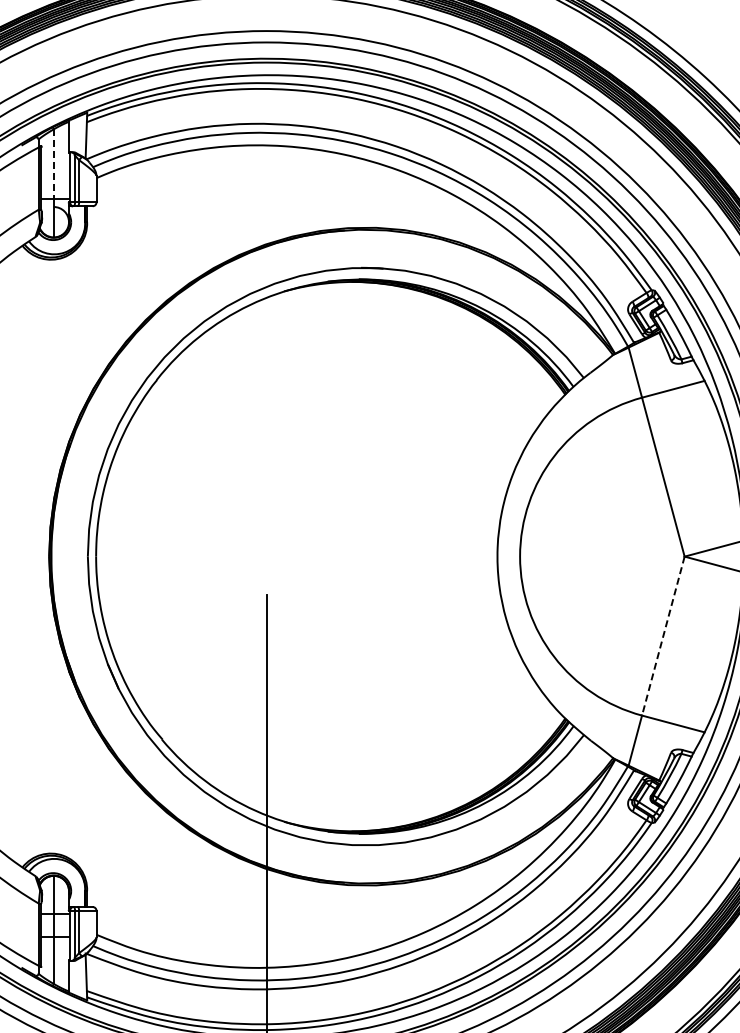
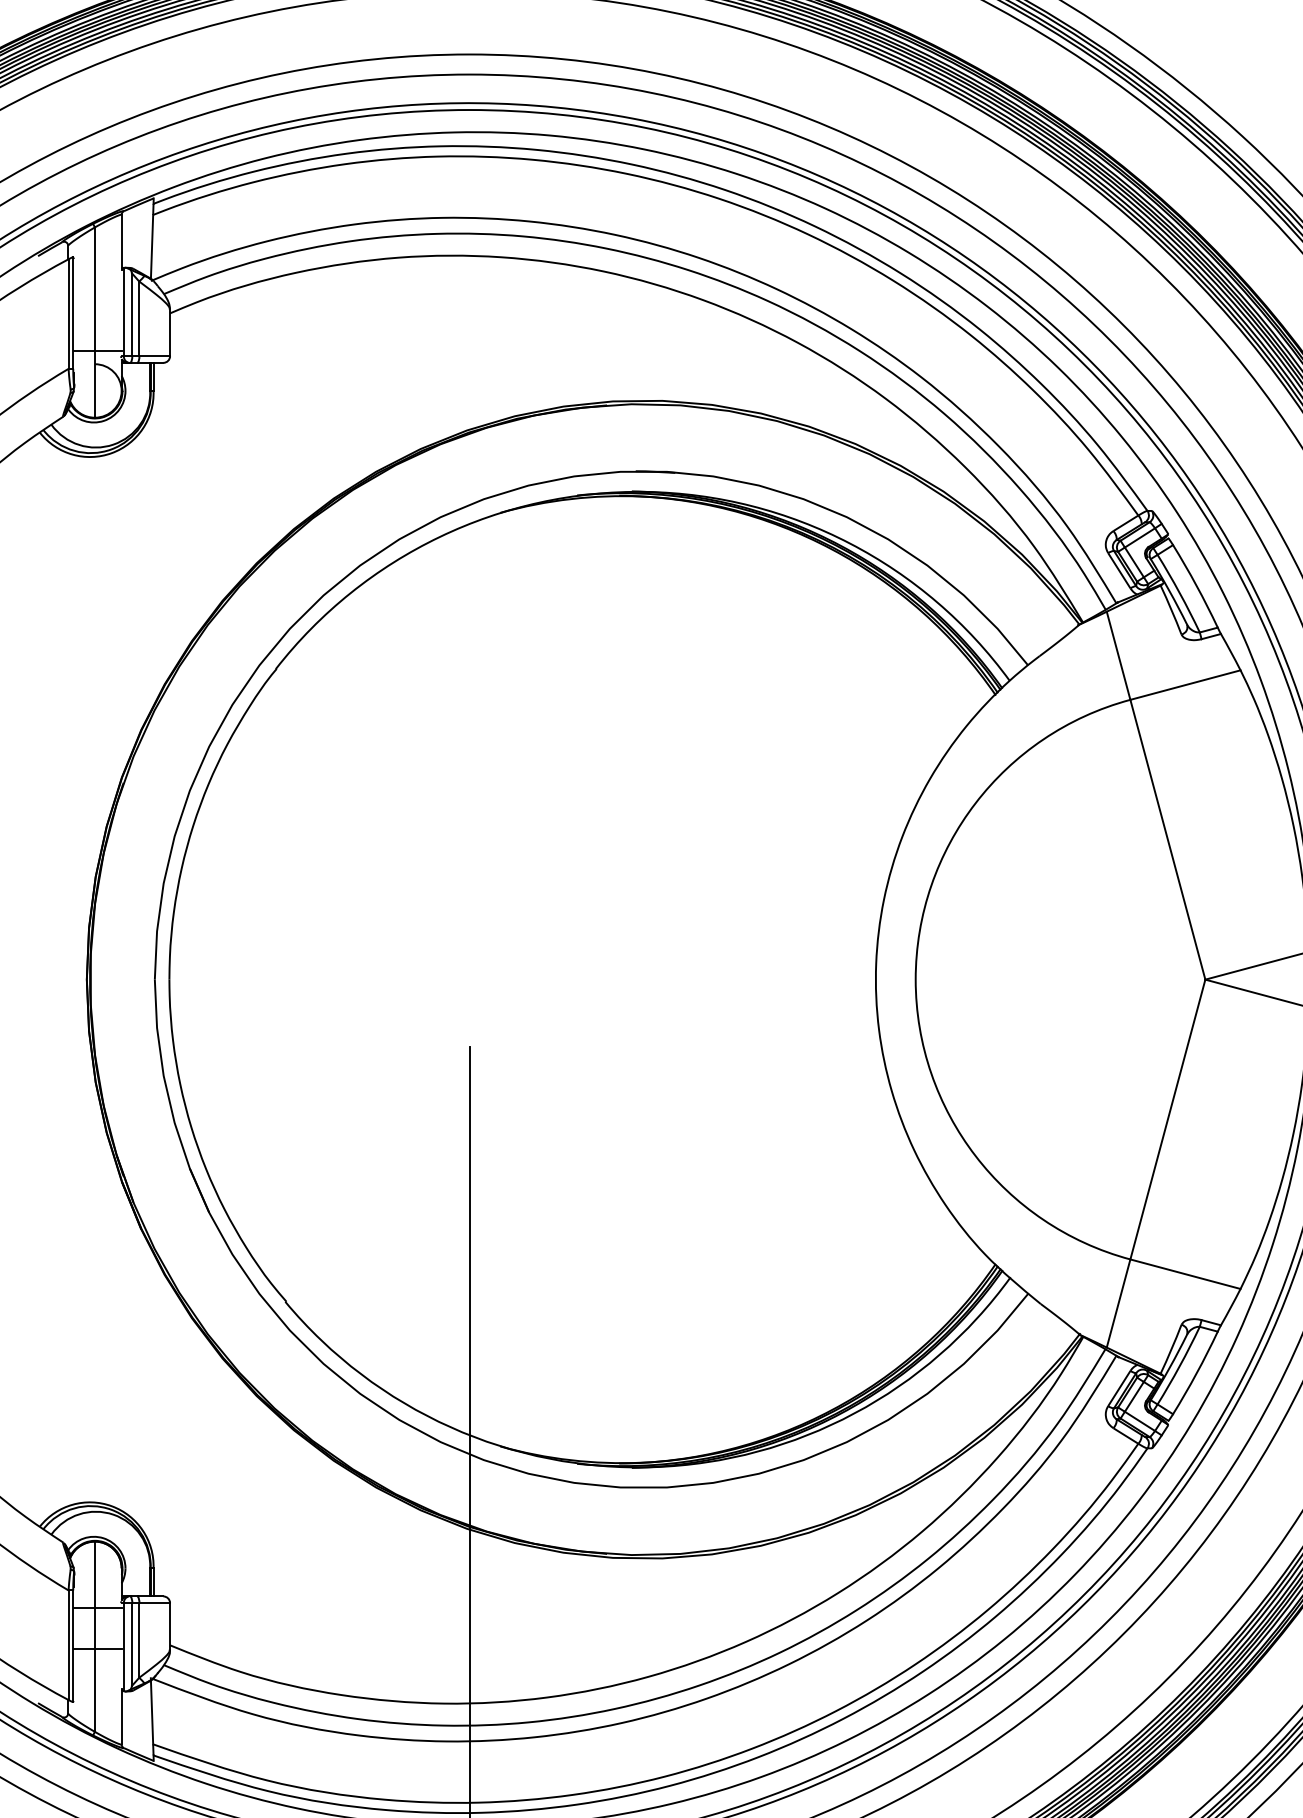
line: (53, 164) -> (94, 289), dashed -> solid
line: (663, 636) -> (1168, 1120), dashed -> solid

